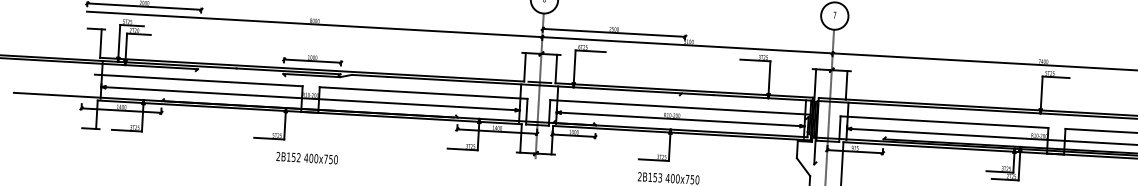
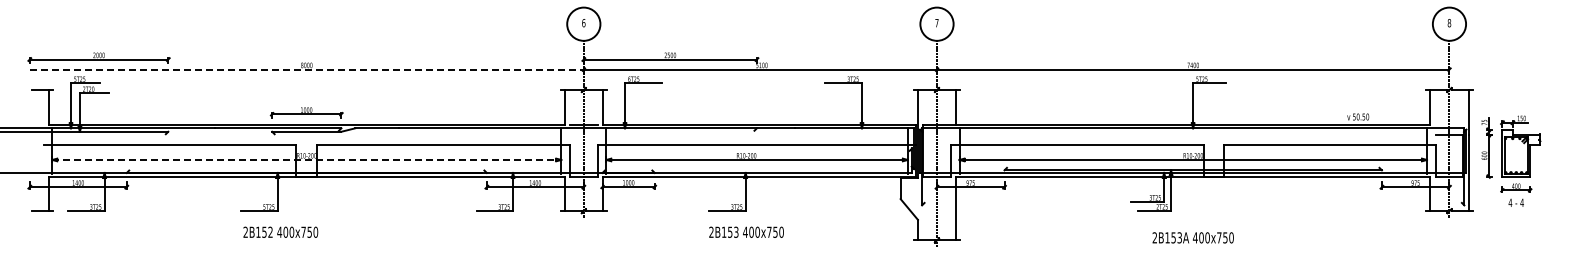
line: (315, 24) -> (307, 69), solid -> dashed
line: (310, 98) -> (306, 159), solid -> dashed
text: (306, 157) -> (280, 231), moved

